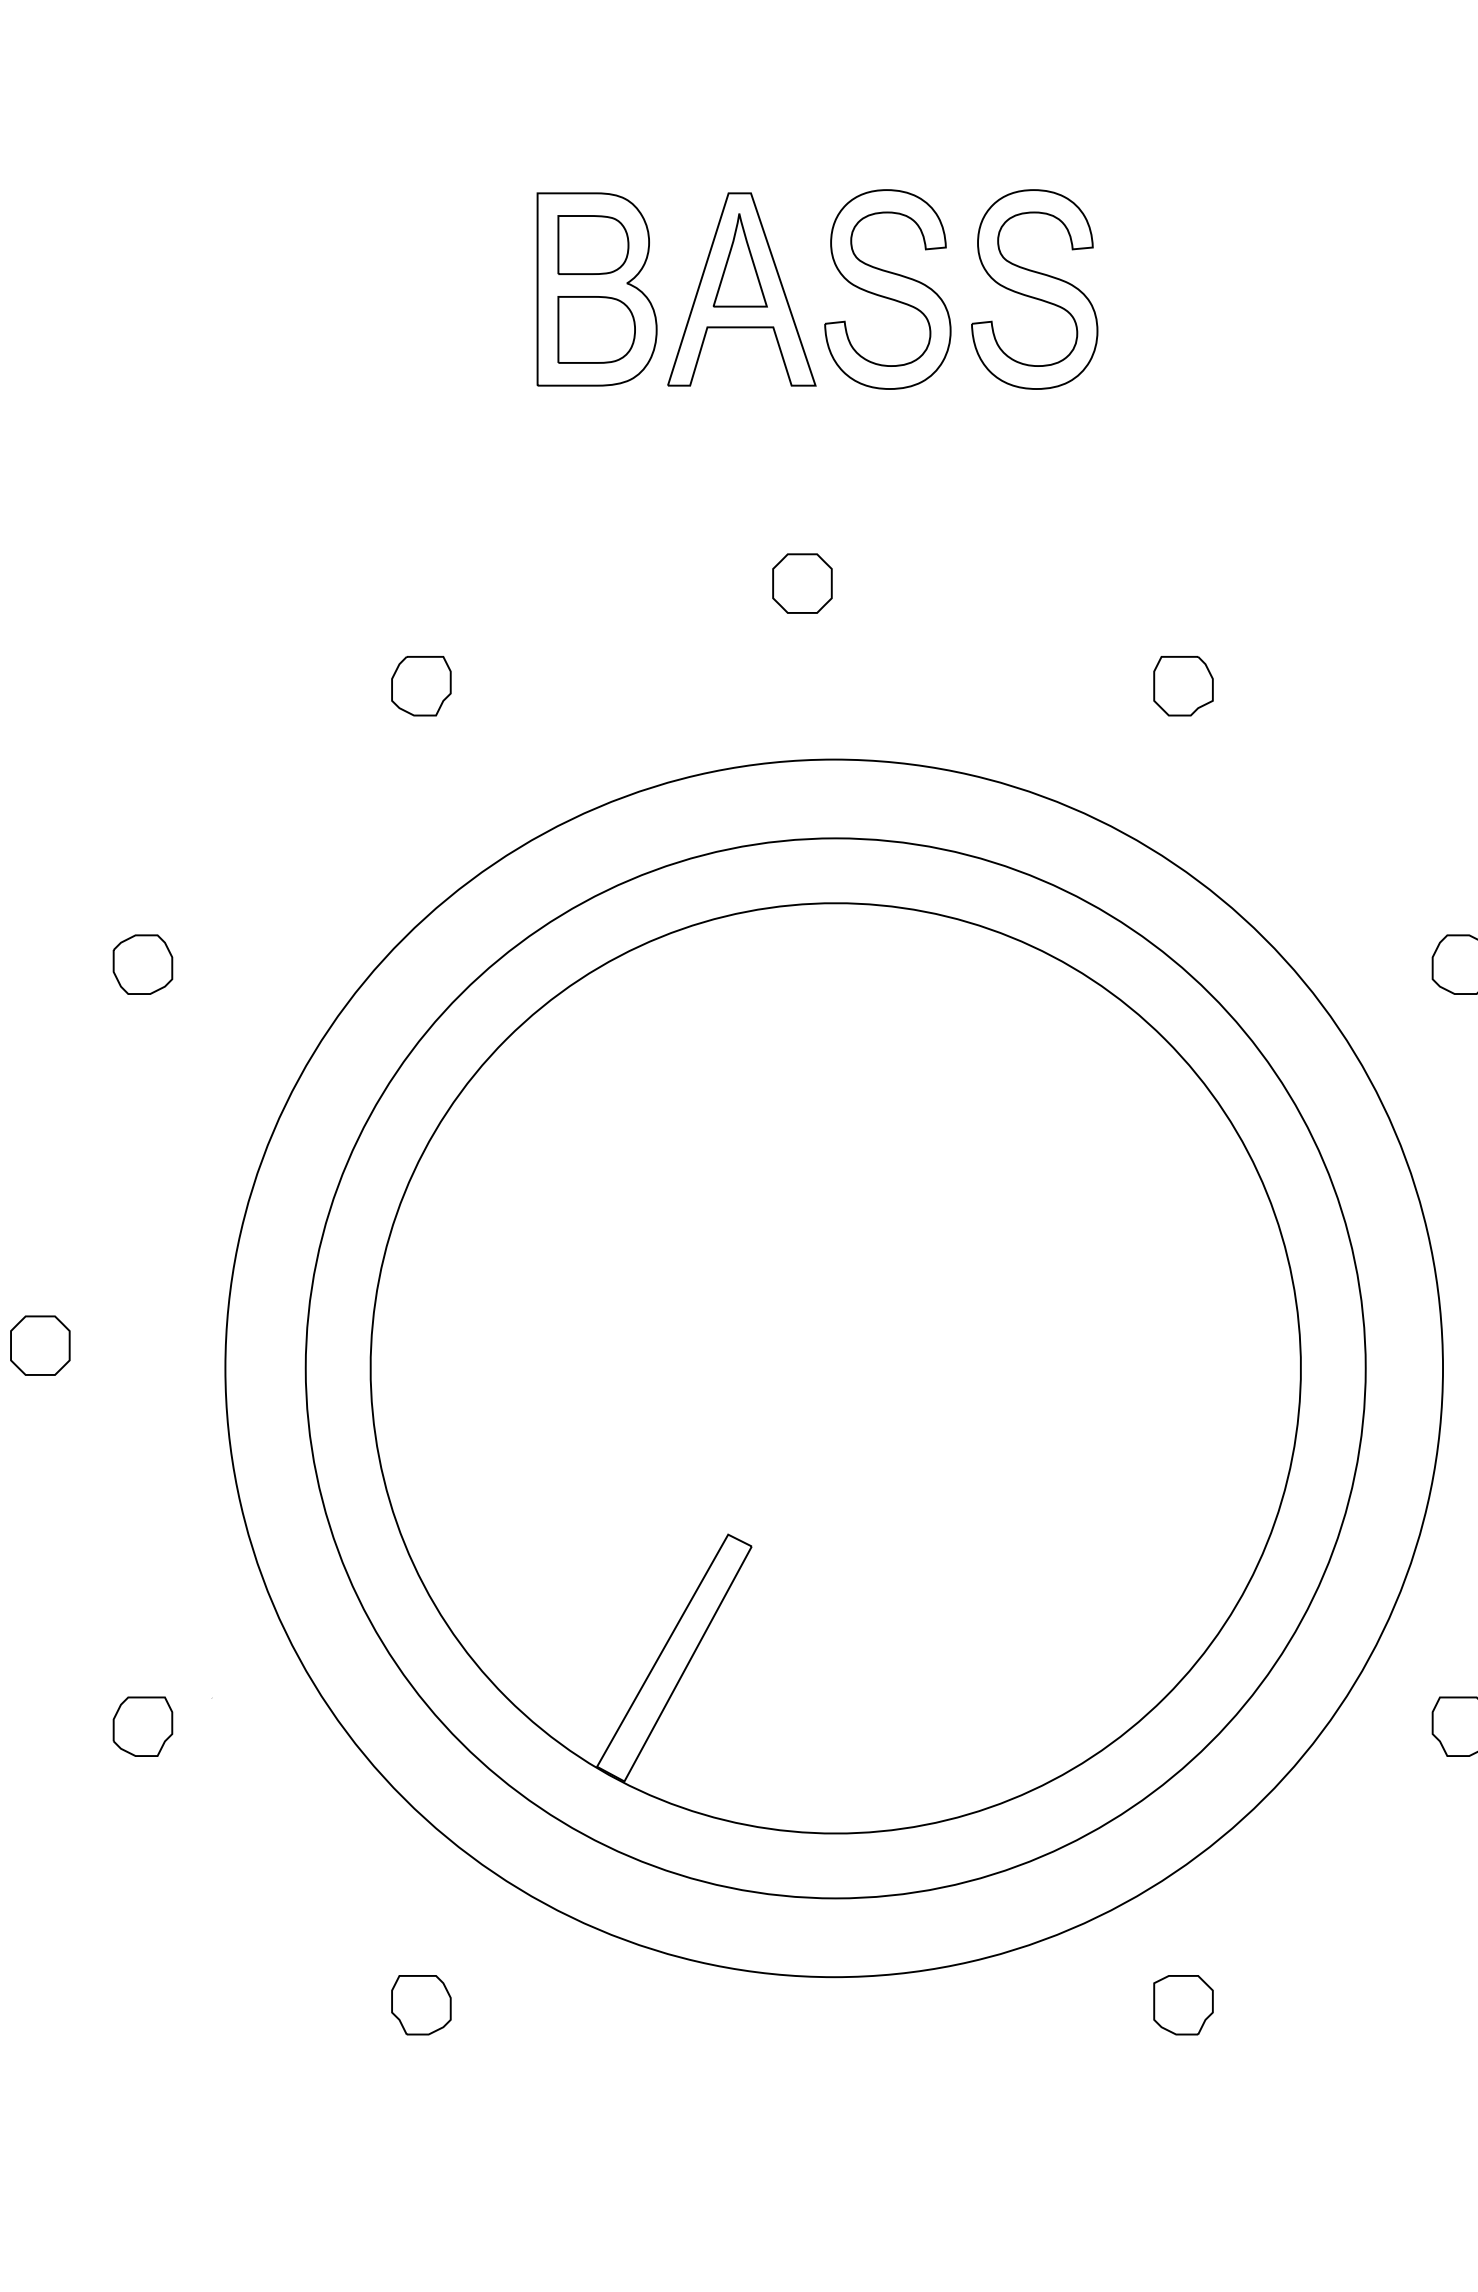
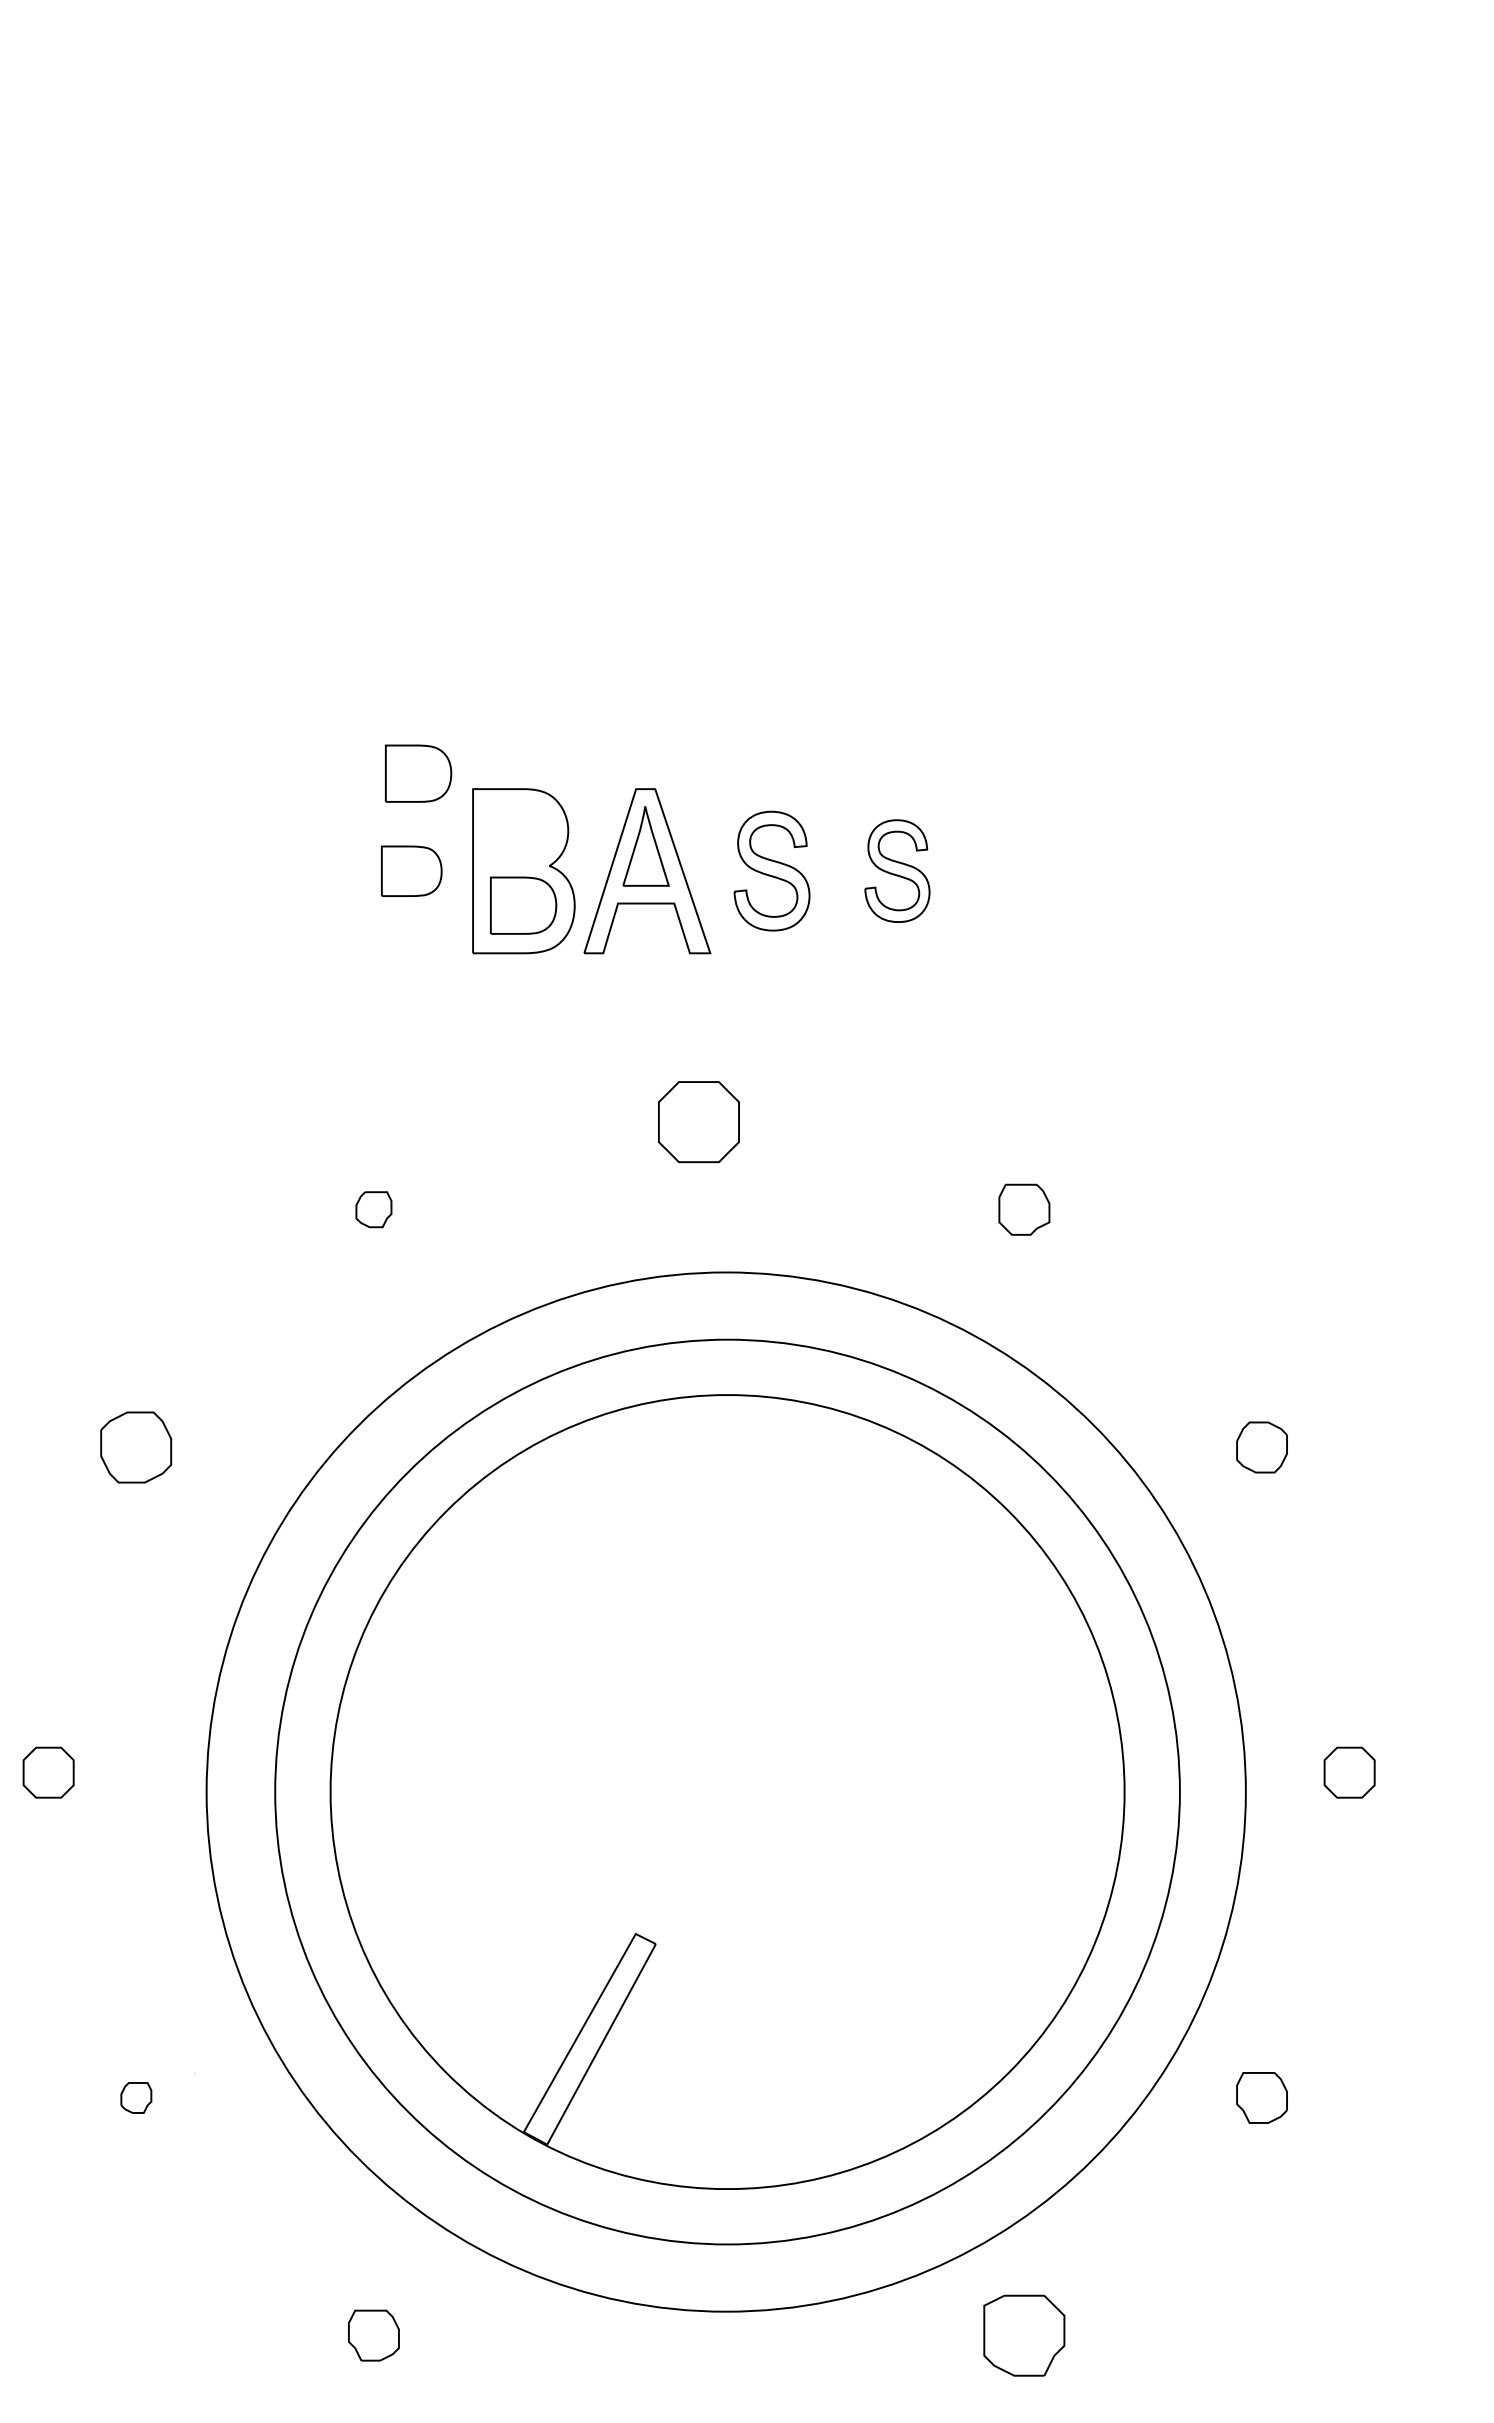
part: (473, 175) -> (418, 773), added
part: (593, 244) -> (411, 870), moved
part: (887, 288) -> (771, 870), size x0.7
part: (1034, 288) -> (897, 870), size x0.6
part: (802, 583) -> (699, 1122), size x1.6
part: (420, 685) -> (373, 1209), size x0.7
part: (143, 964) -> (136, 1447), size x1.4
part: (143, 1726) -> (136, 2097), size x0.6
part: (1183, 2005) -> (1024, 2335), size x1.6

